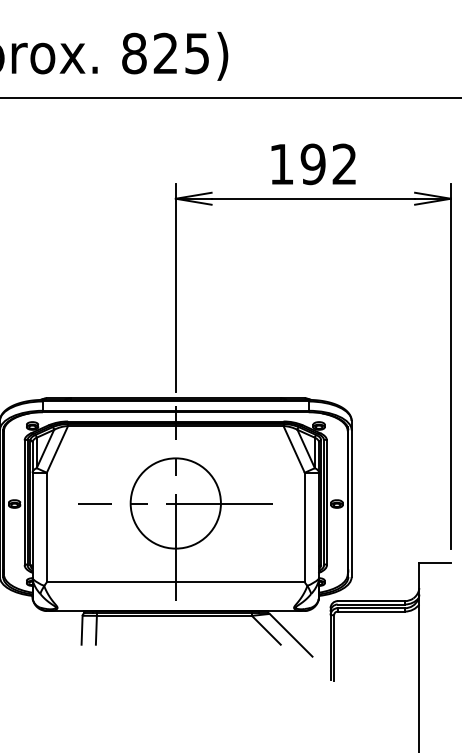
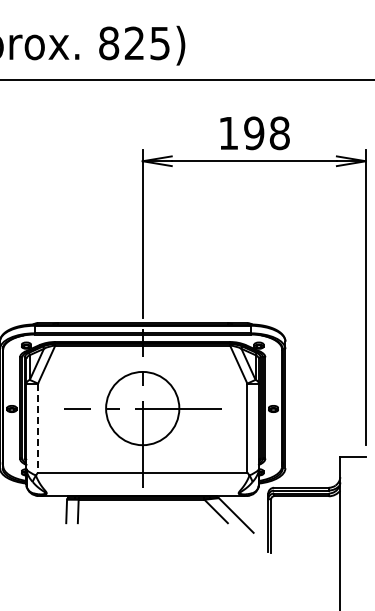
text: (344, 164) -> (279, 133), 192 -> 198
line: (47, 528) -> (38, 428), solid -> dashed

